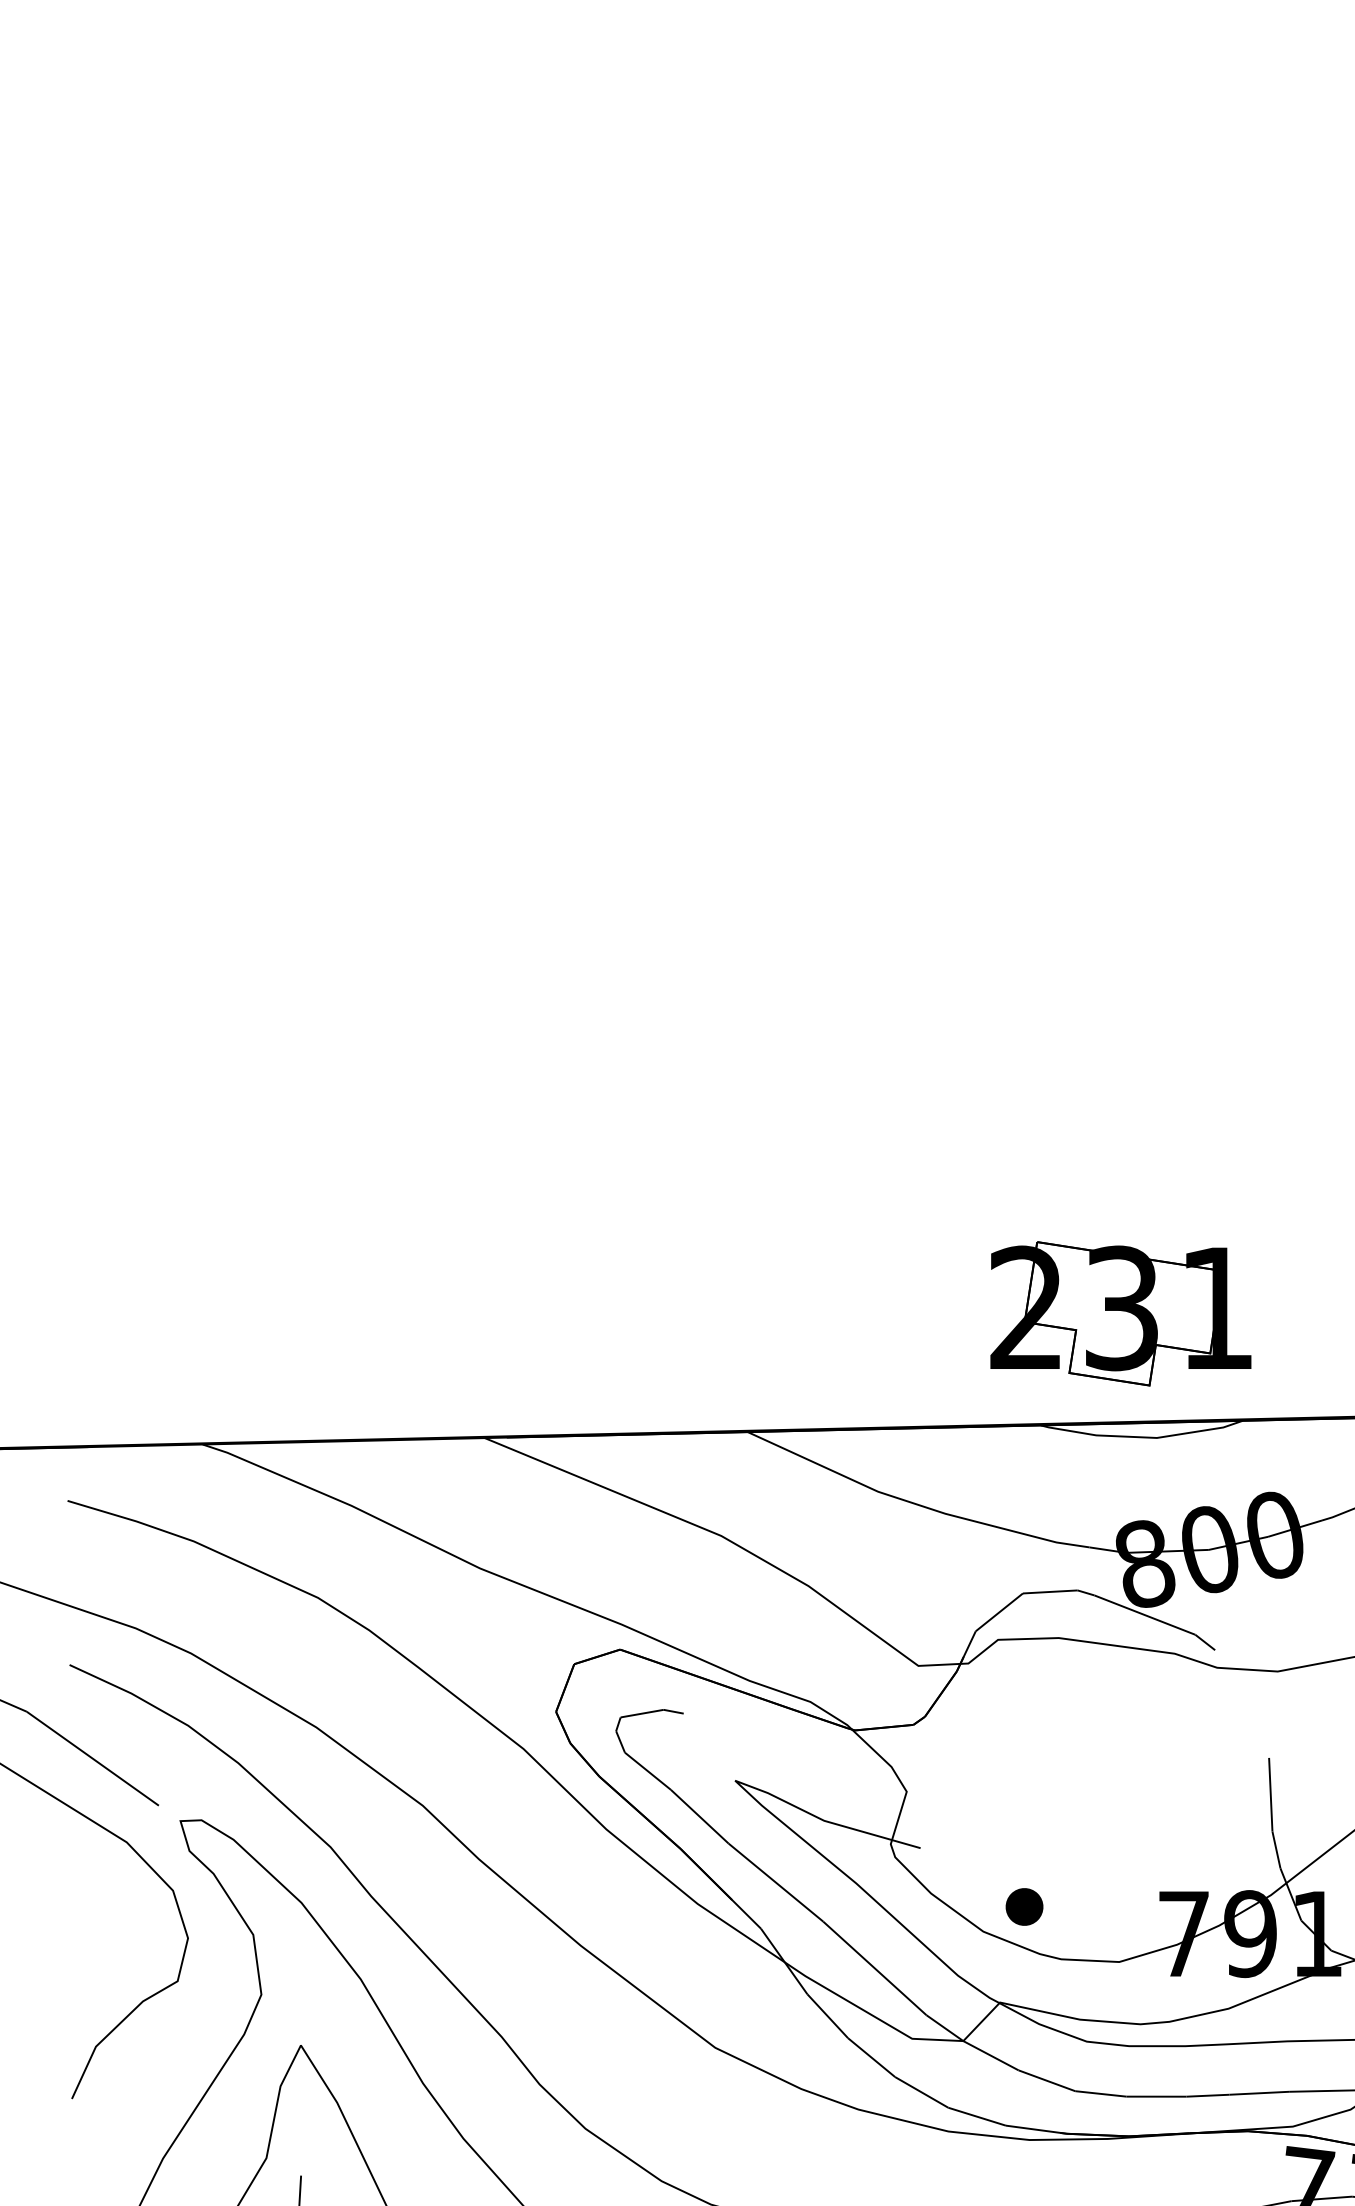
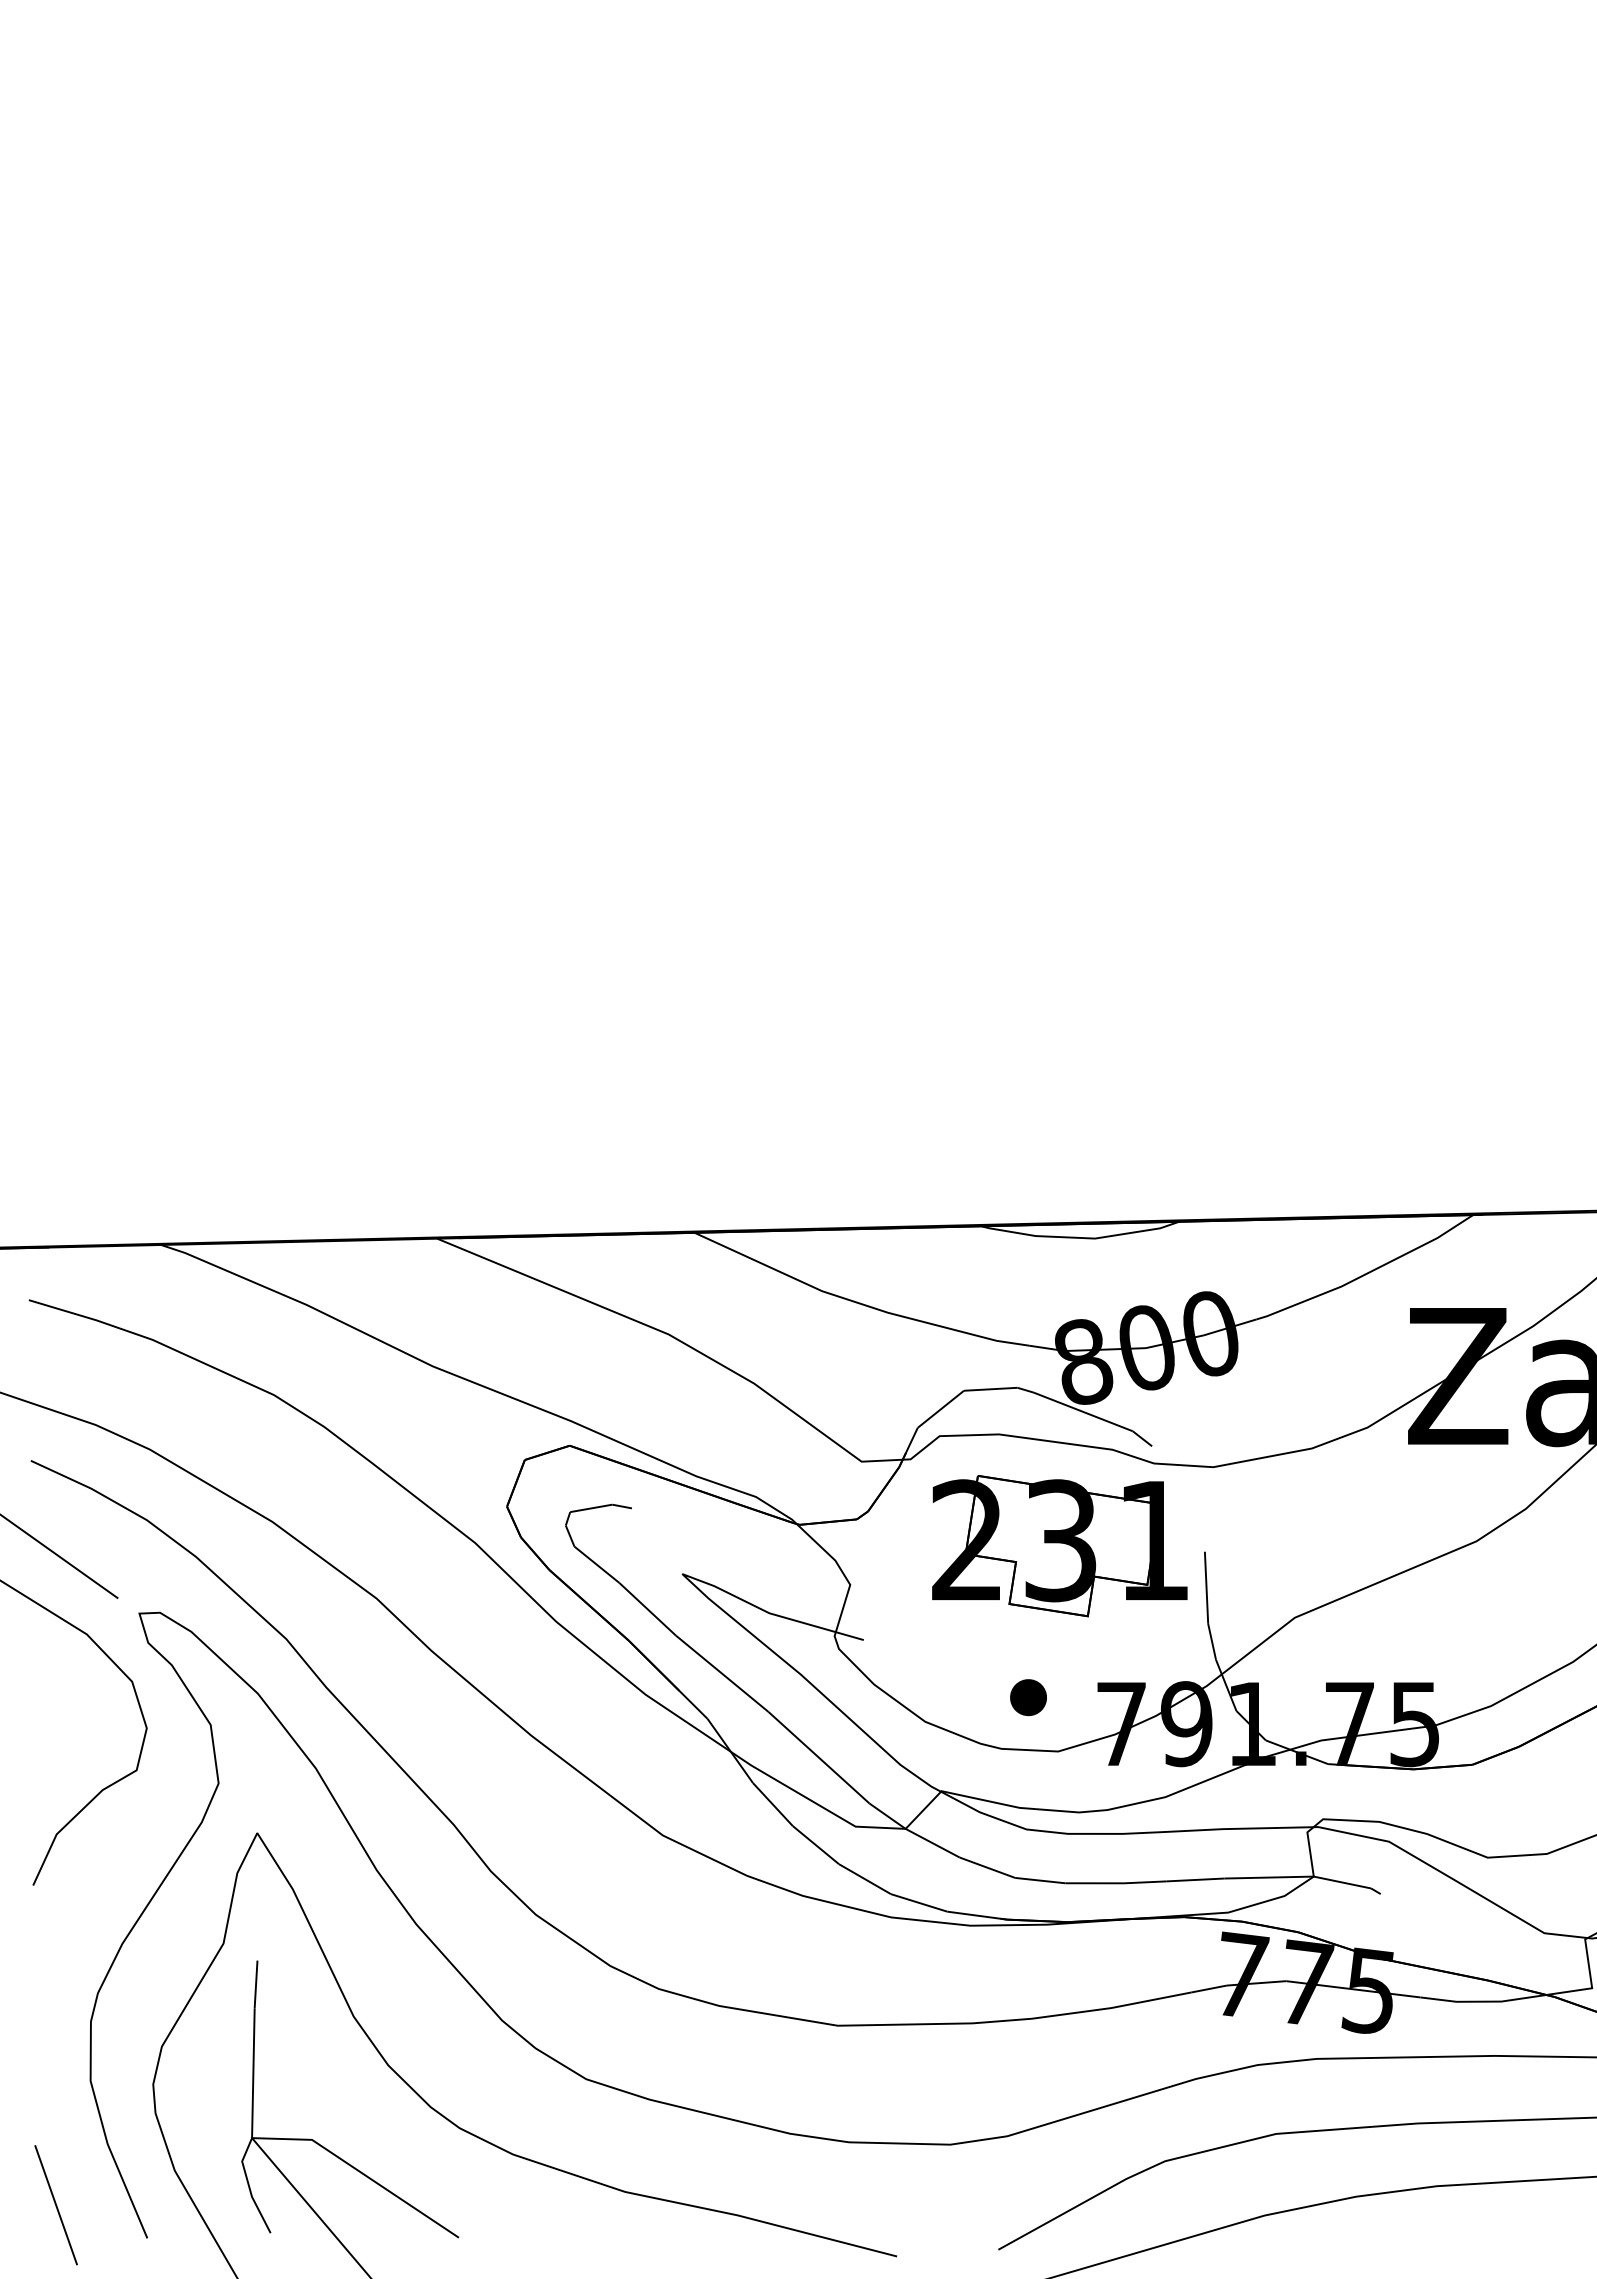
part: (1120, 1314) -> (1059, 1546), moved
part: (1024, 1906) -> (1028, 1697), moved

